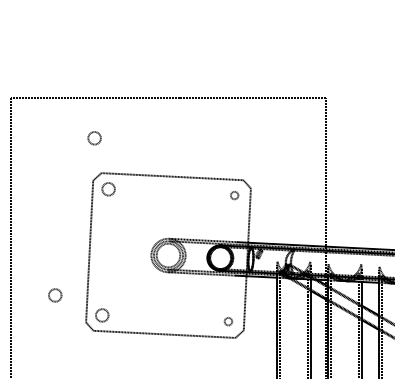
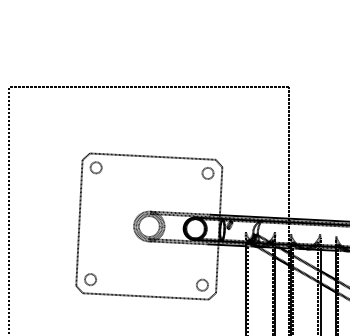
circle: (94, 138) -> (83, 122), removed
circle: (234, 195) -> (207, 173), size x1.67
circle: (55, 295) -> (49, 261), removed
circle: (228, 321) -> (202, 285), size x1.67

